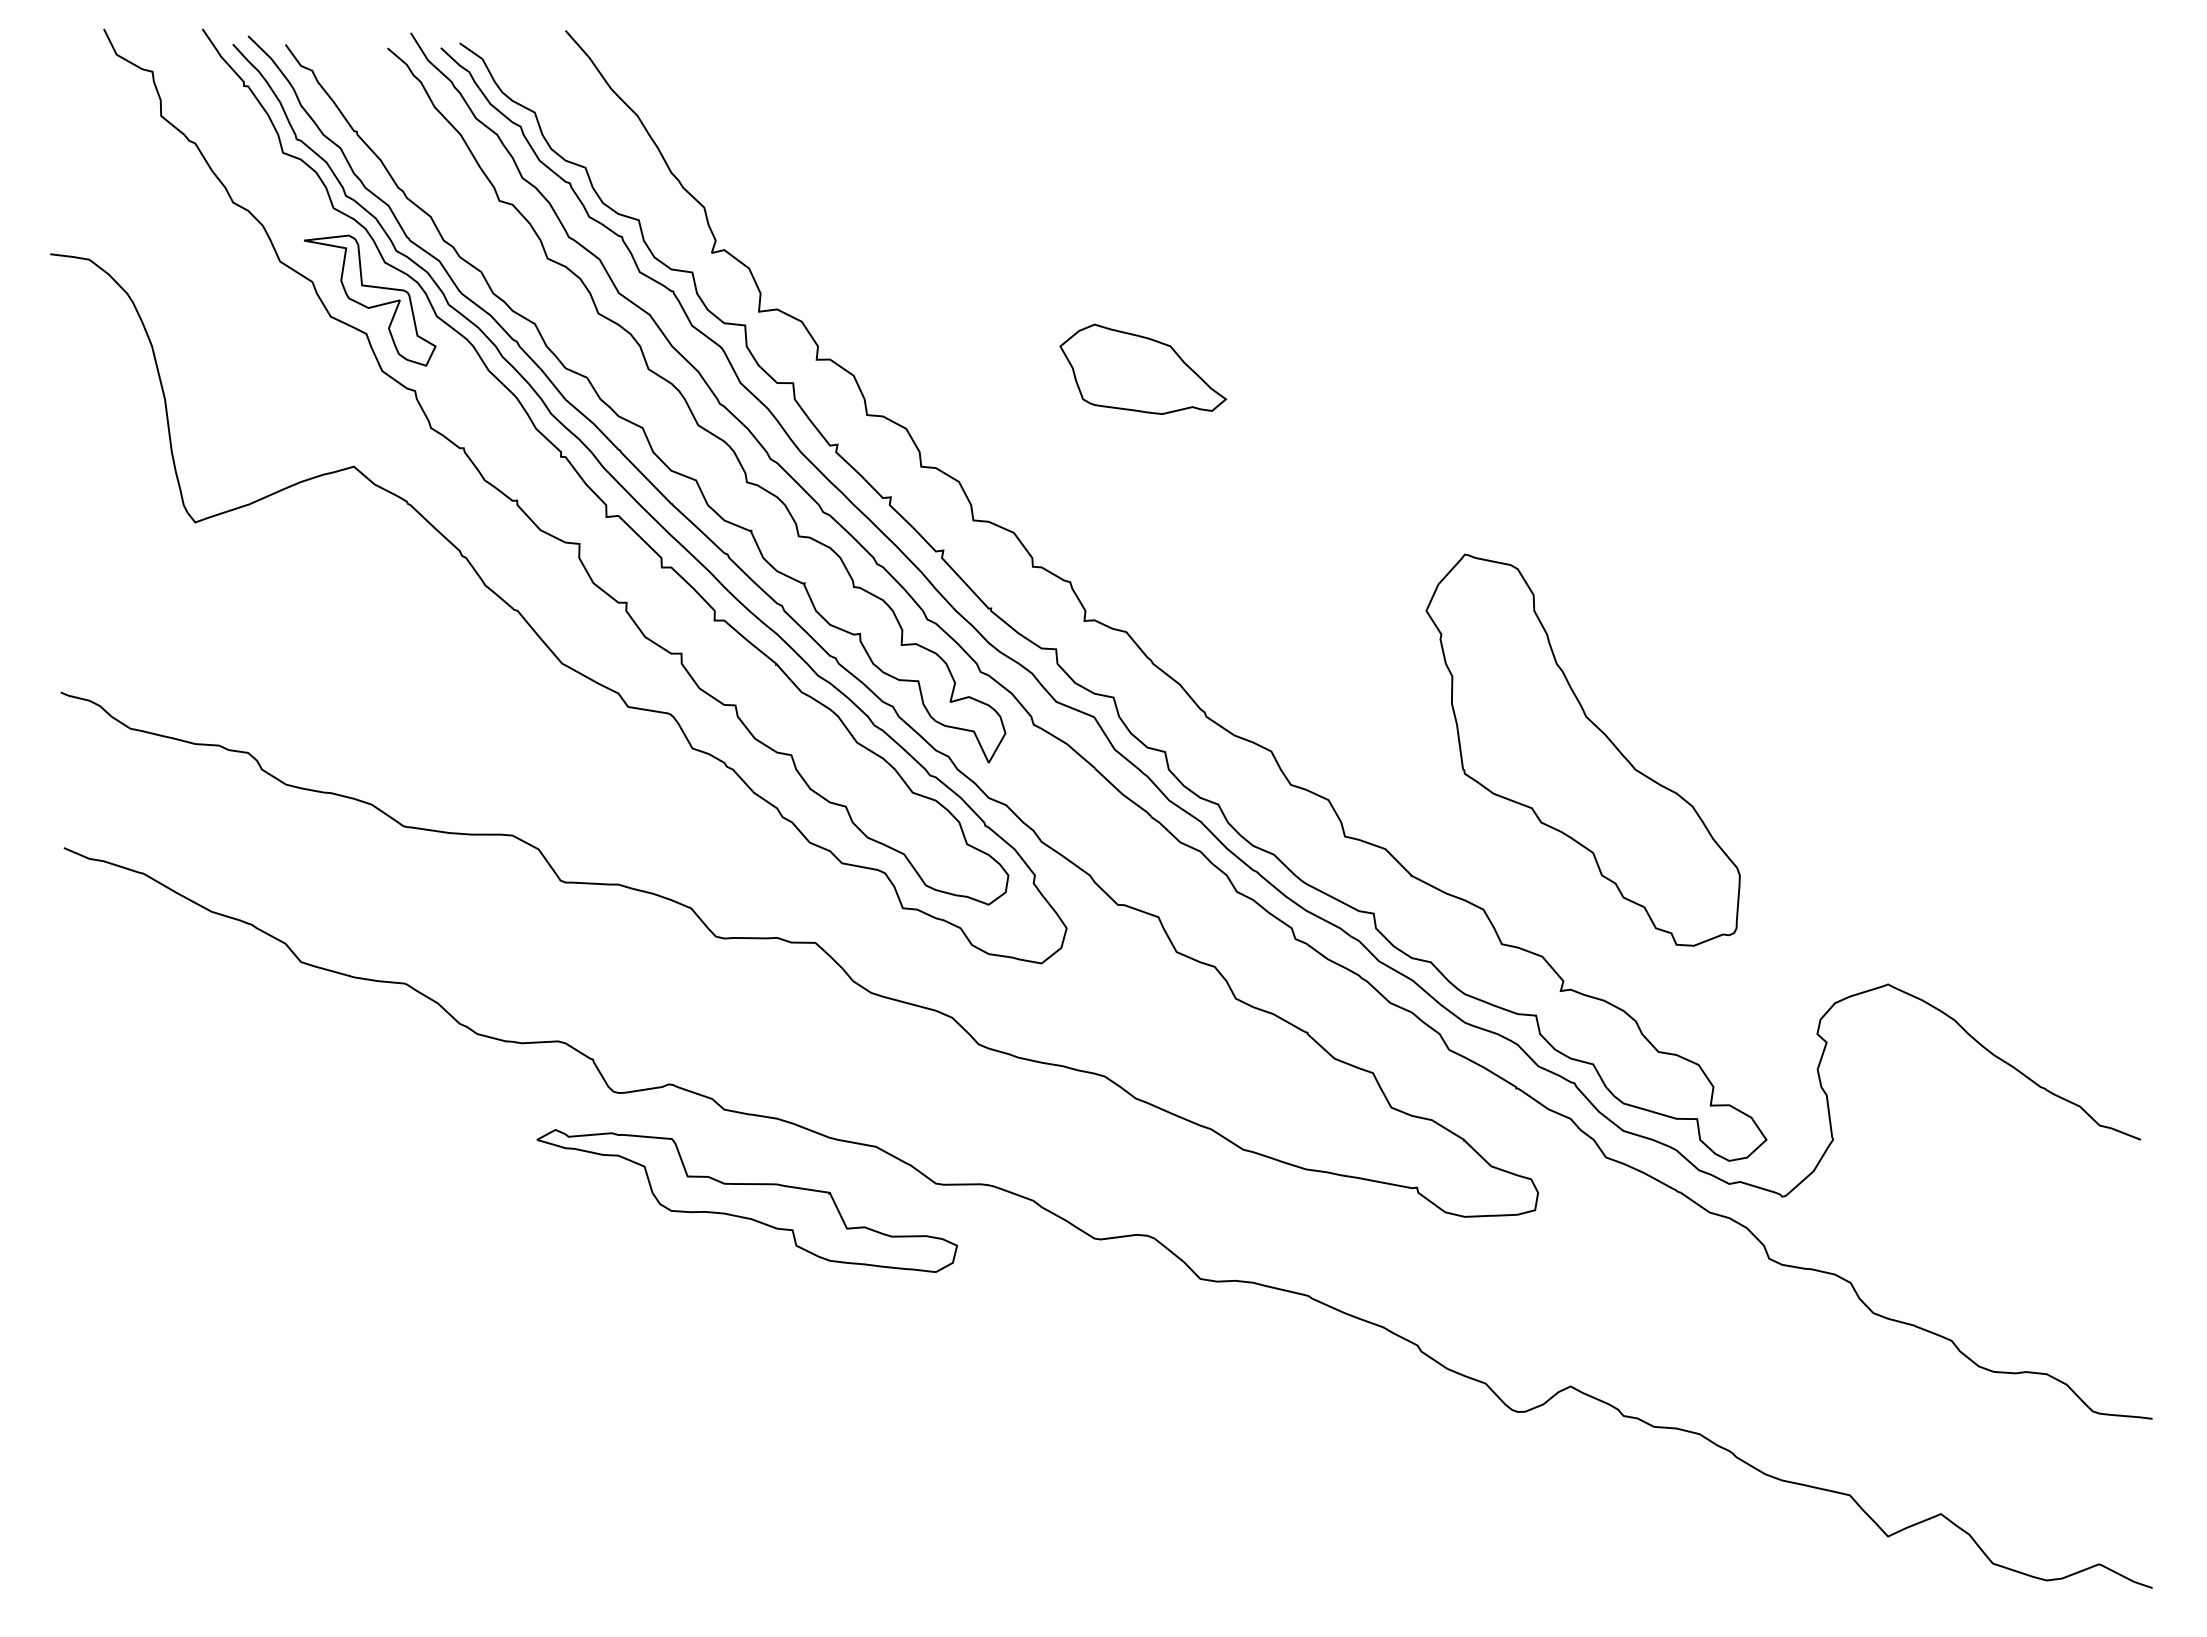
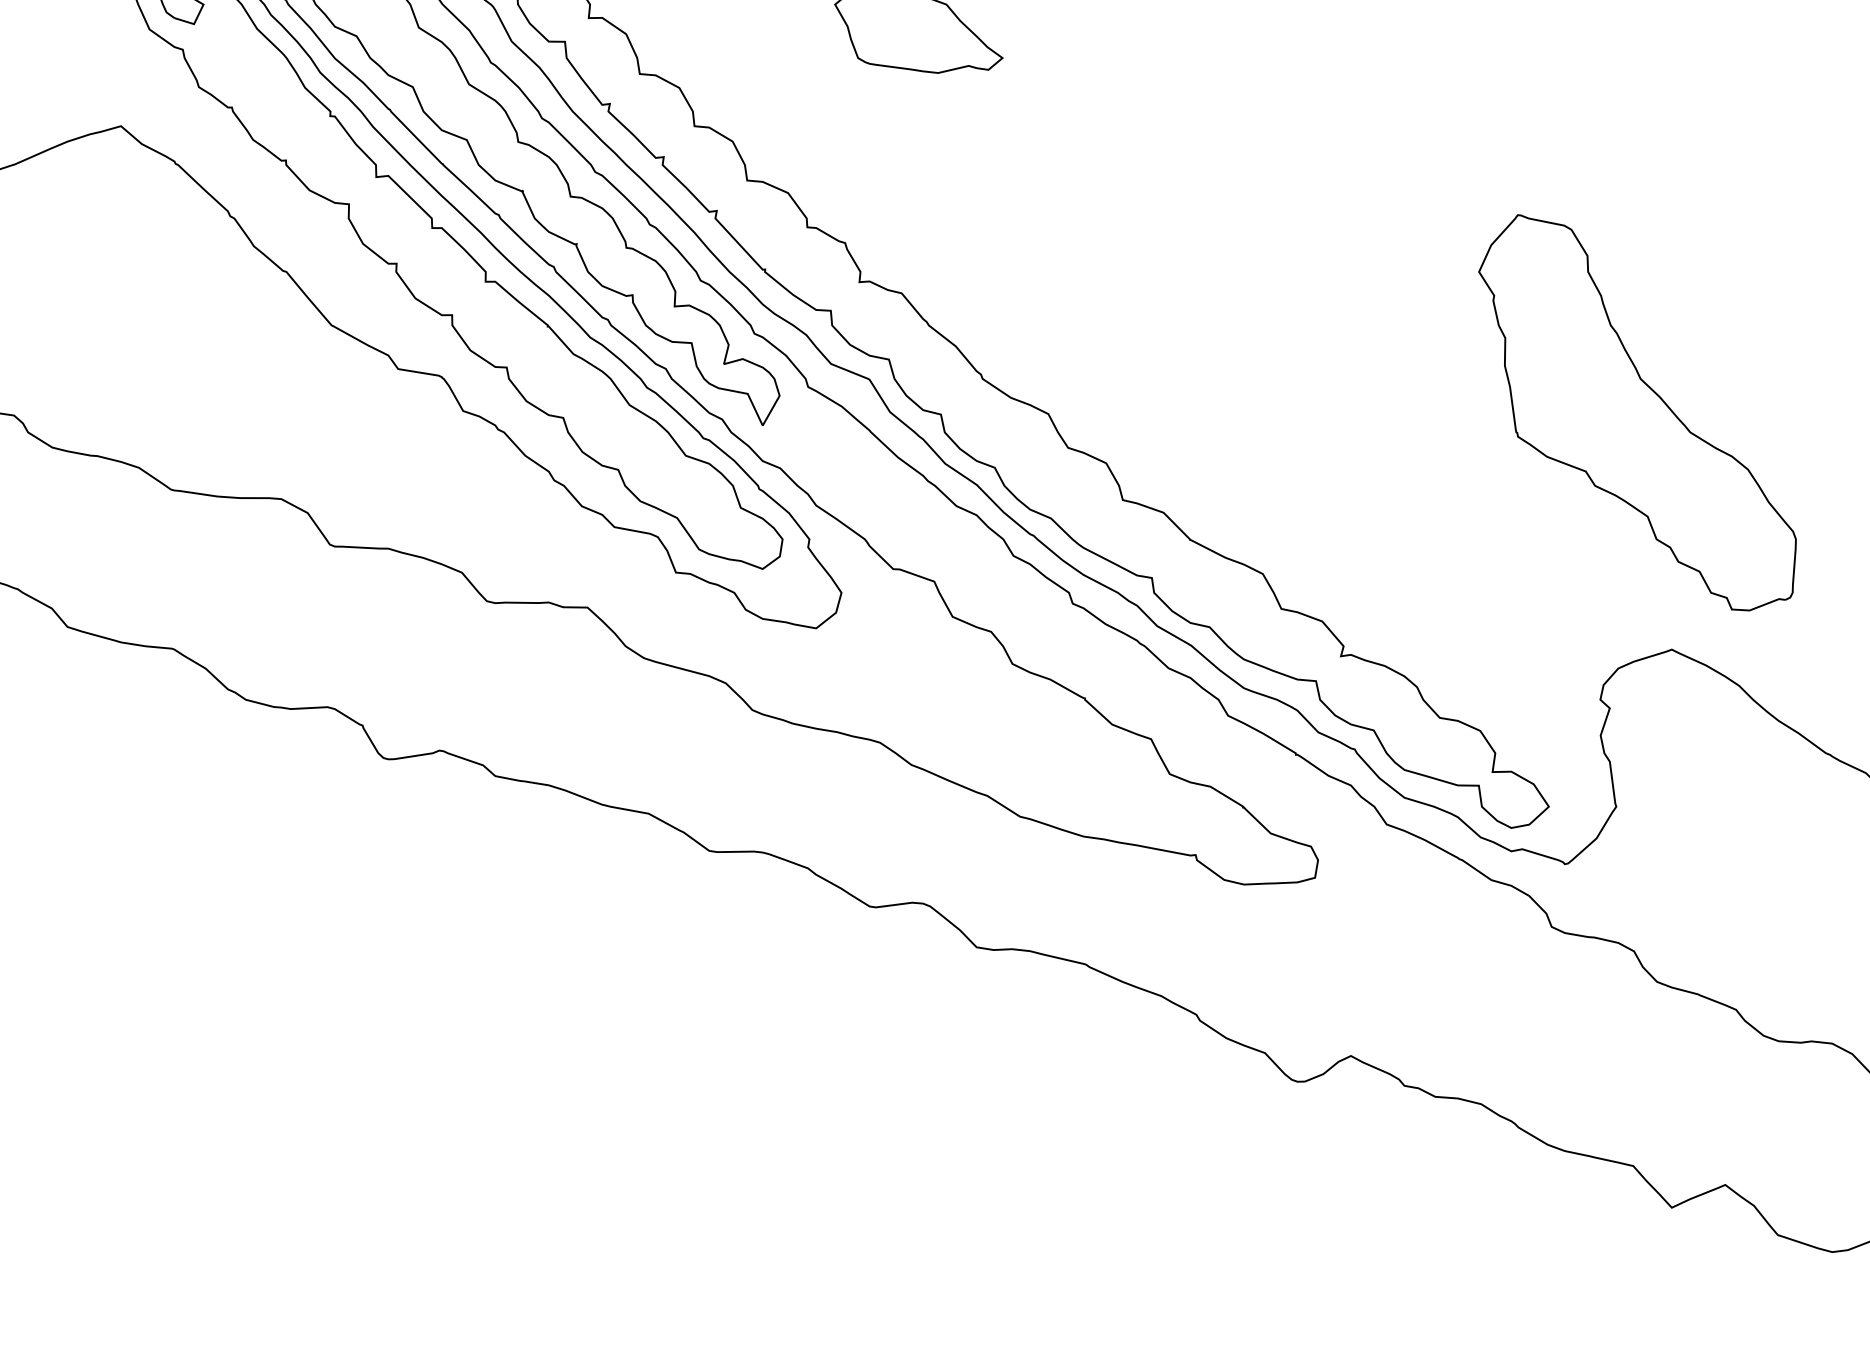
part: (1582, 749) -> (1636, 412), moved
part: (746, 1200) -> (517, 867), removed

